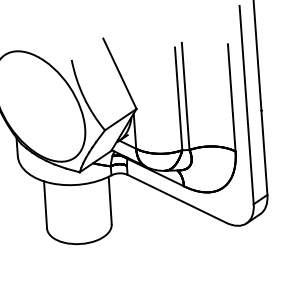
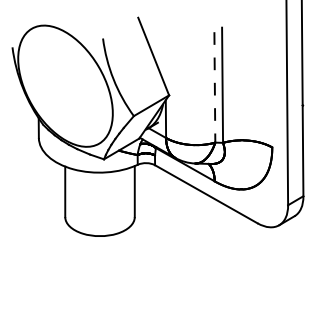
line: (231, 97) -> (271, 89), removed
line: (178, 98) -> (214, 87), solid -> dashed

